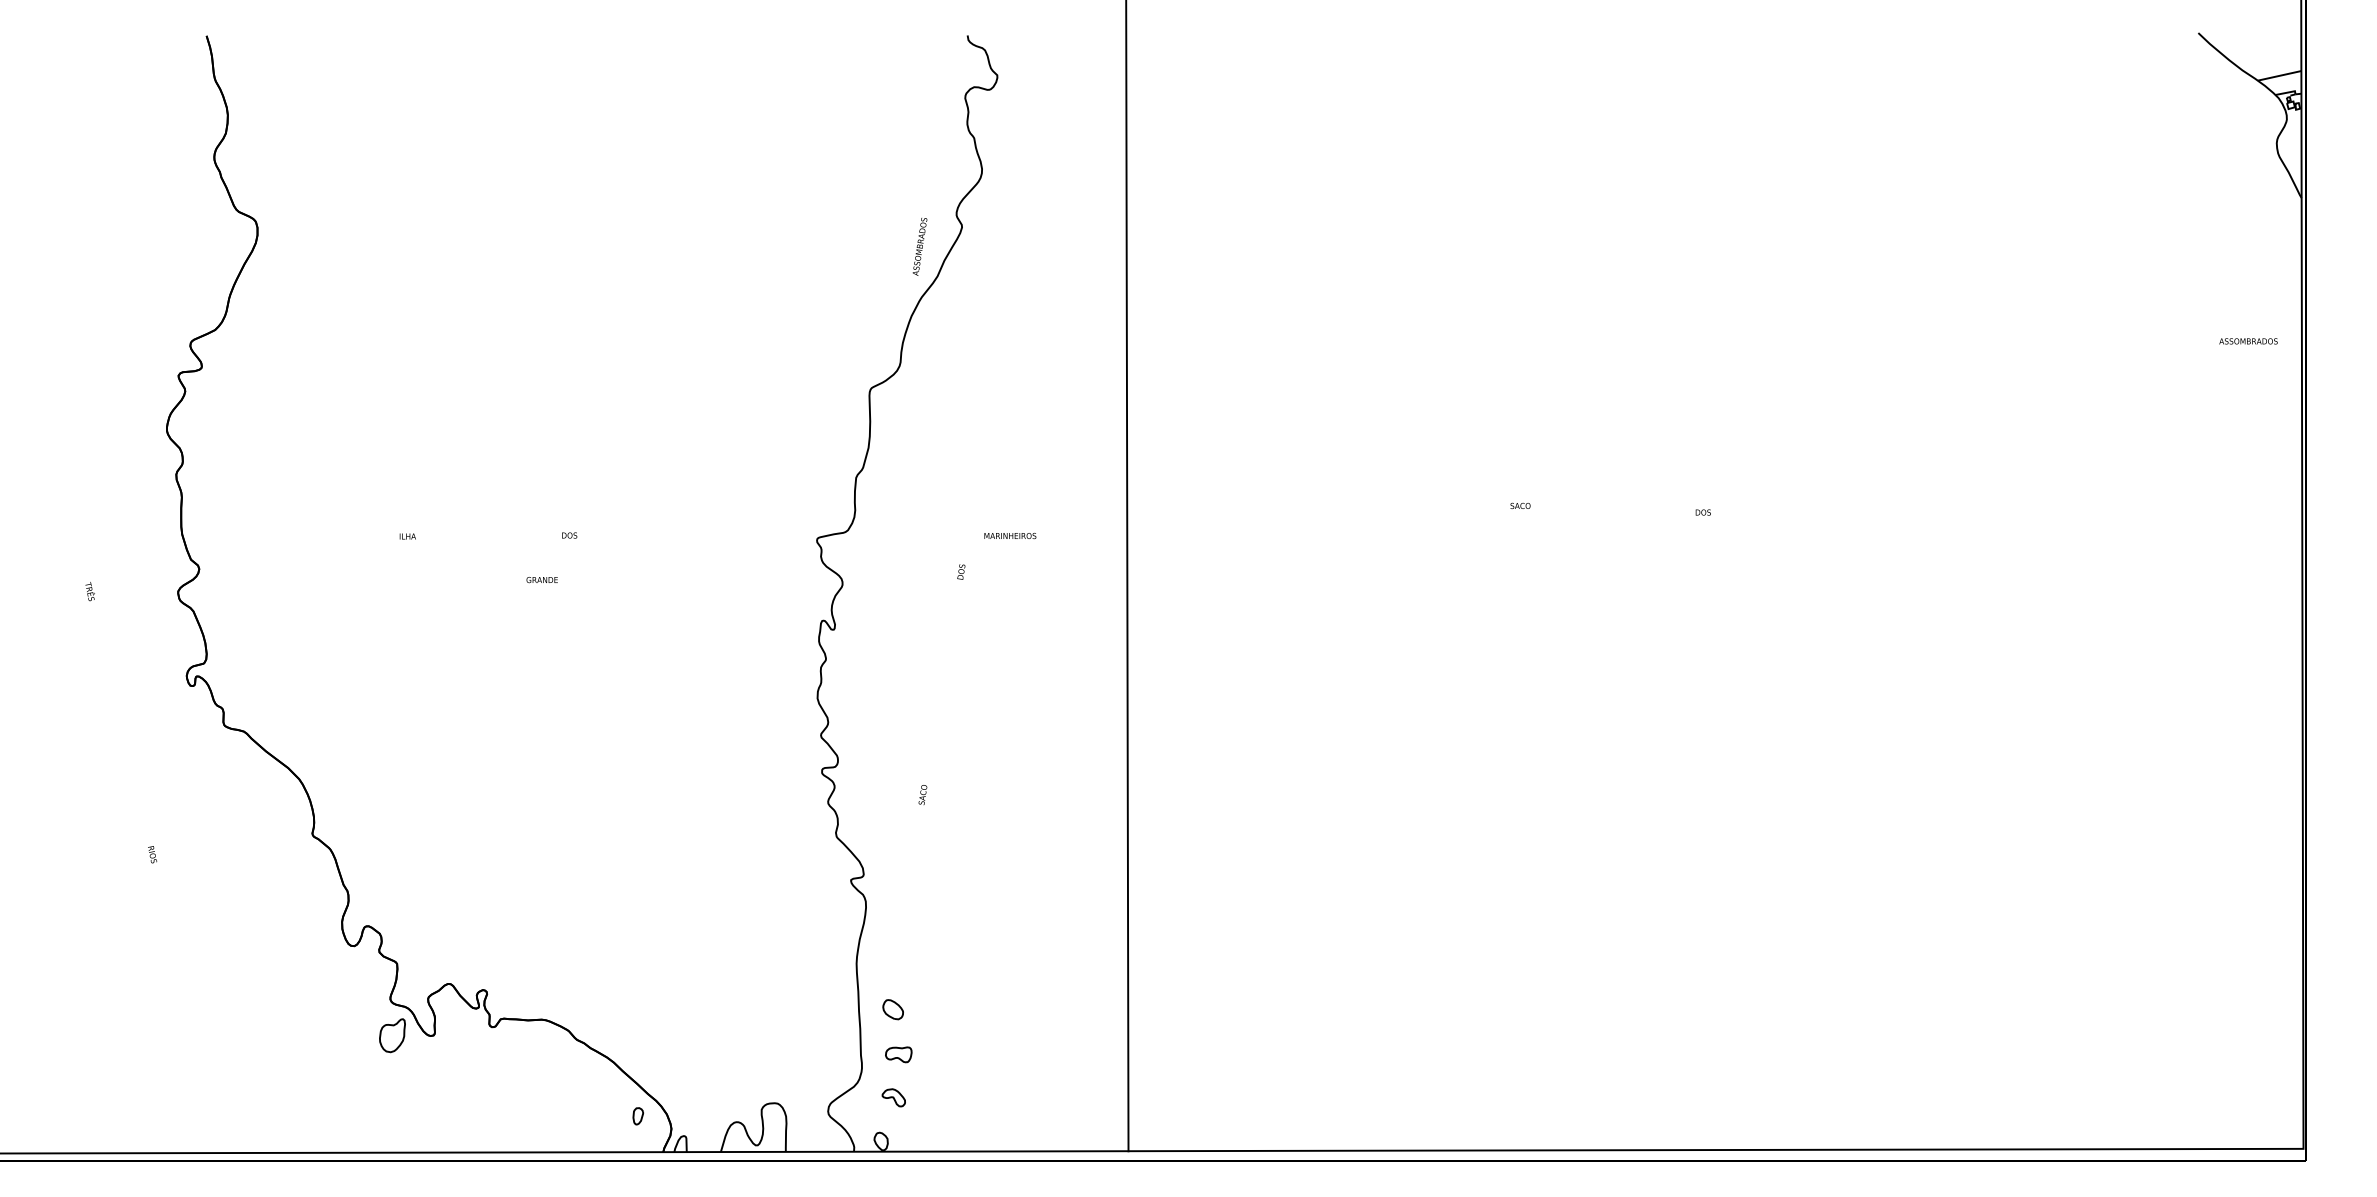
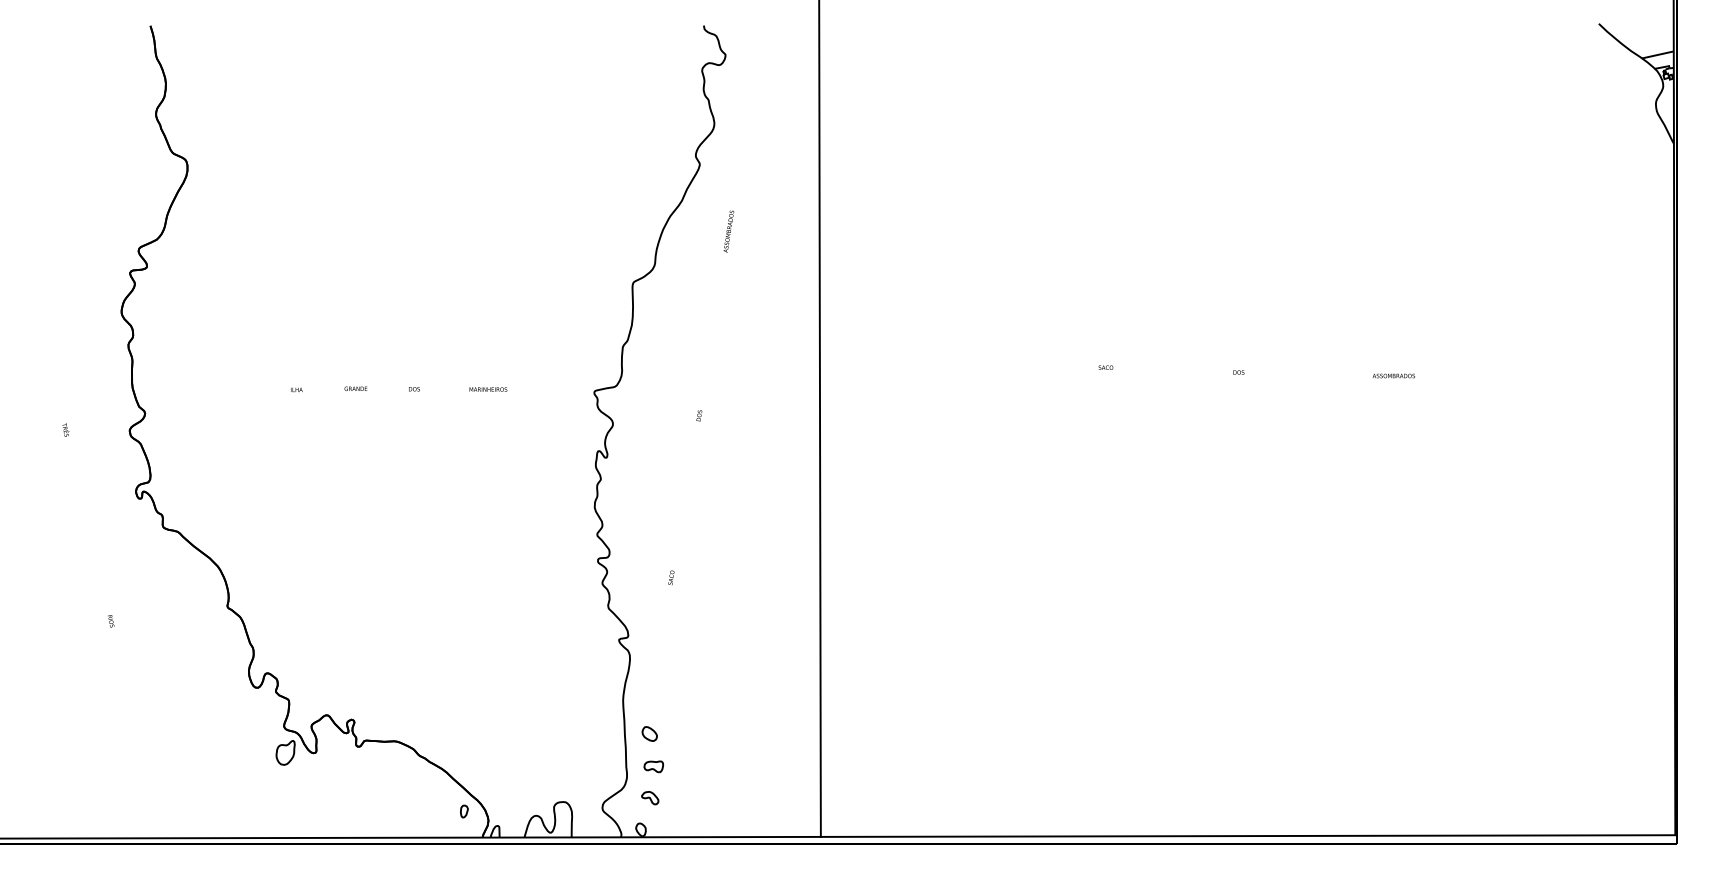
text: (919, 246) -> (728, 231), moved
text: (2248, 341) -> (1393, 376), moved
text: (1010, 536) -> (488, 389), moved
text: (541, 580) -> (355, 389), moved

